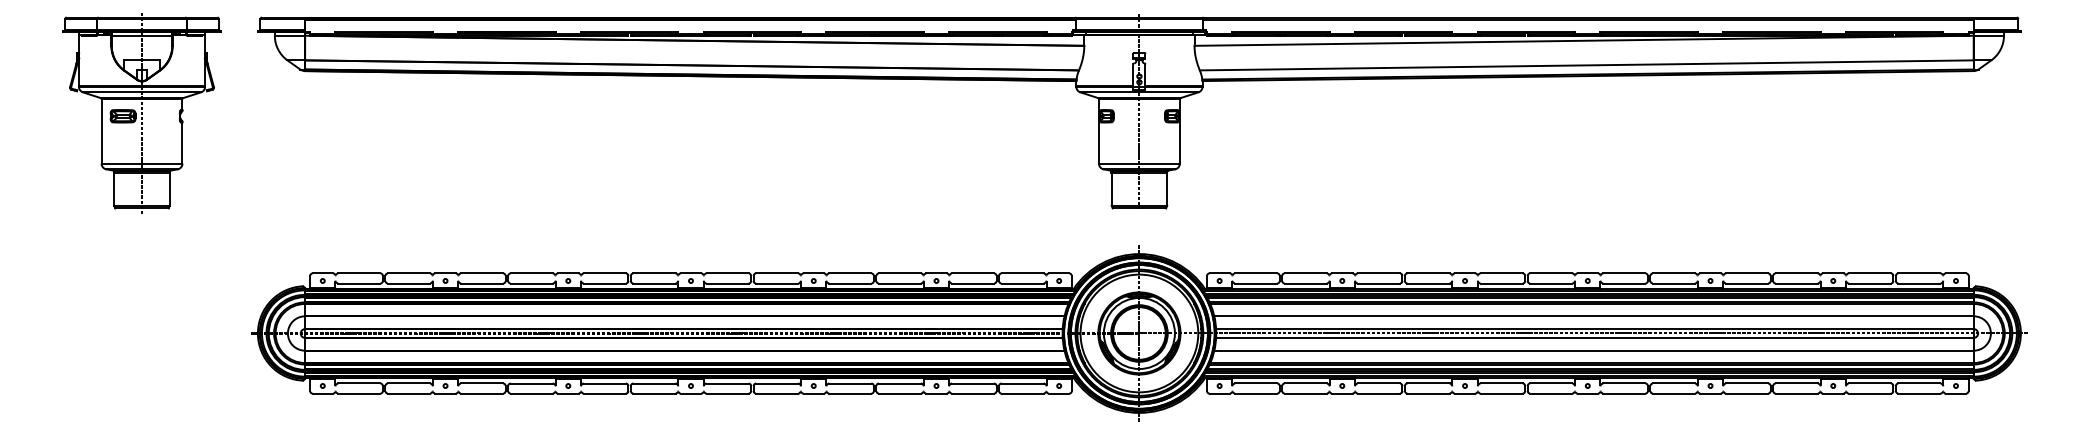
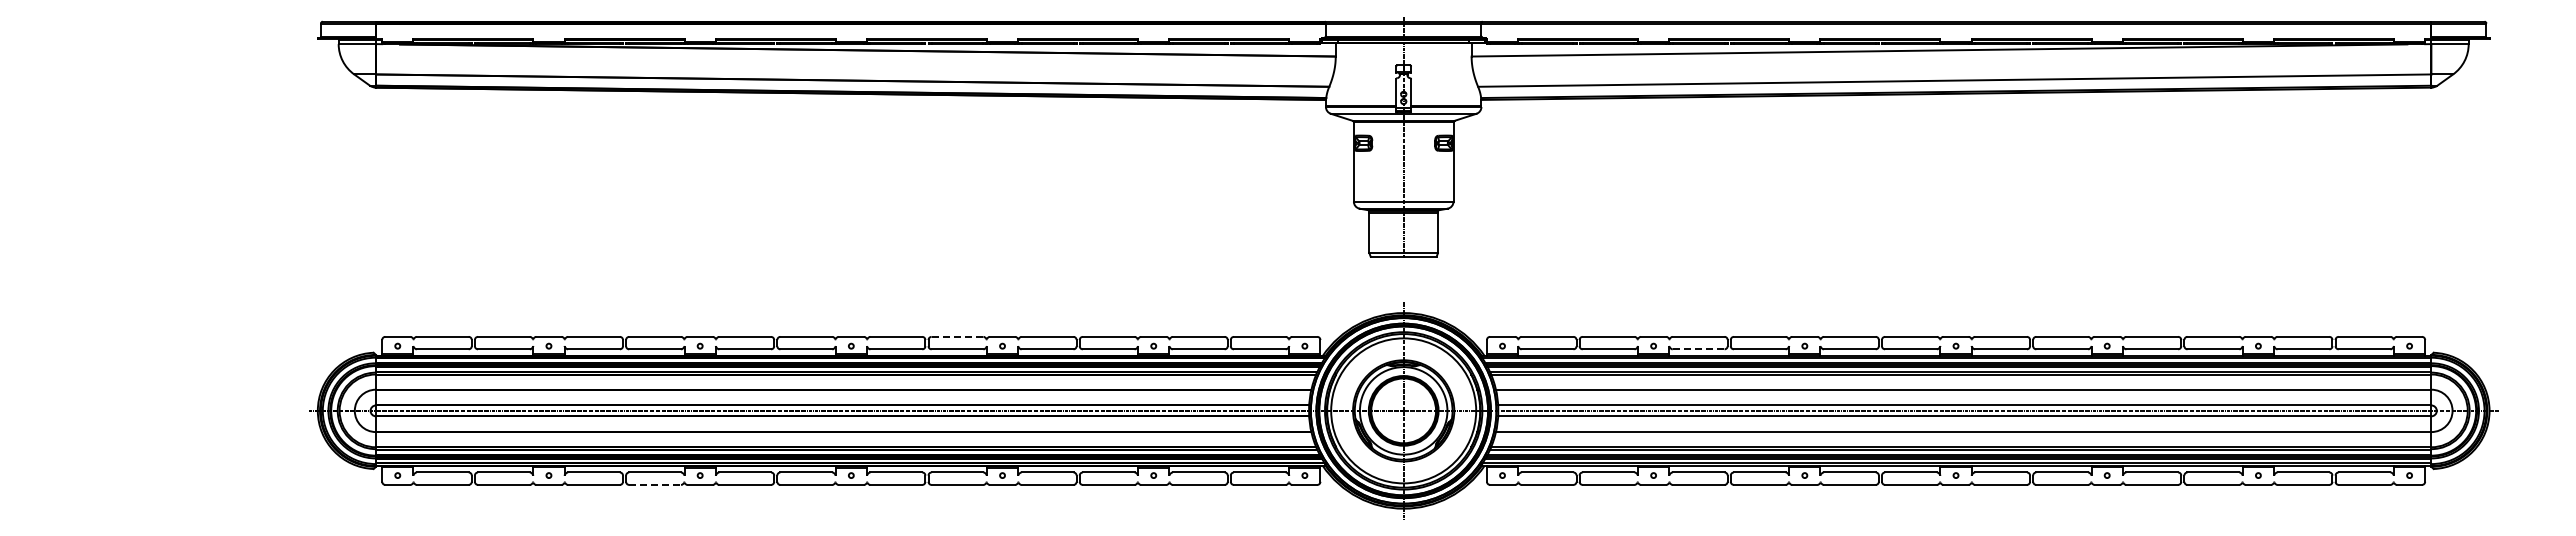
part: (141, 113) -> (174, 139), removed
line: (777, 273) -> (957, 336), solid -> dashed
line: (1378, 283) -> (1698, 349), solid -> dashed
line: (532, 393) -> (655, 484), solid -> dashed

